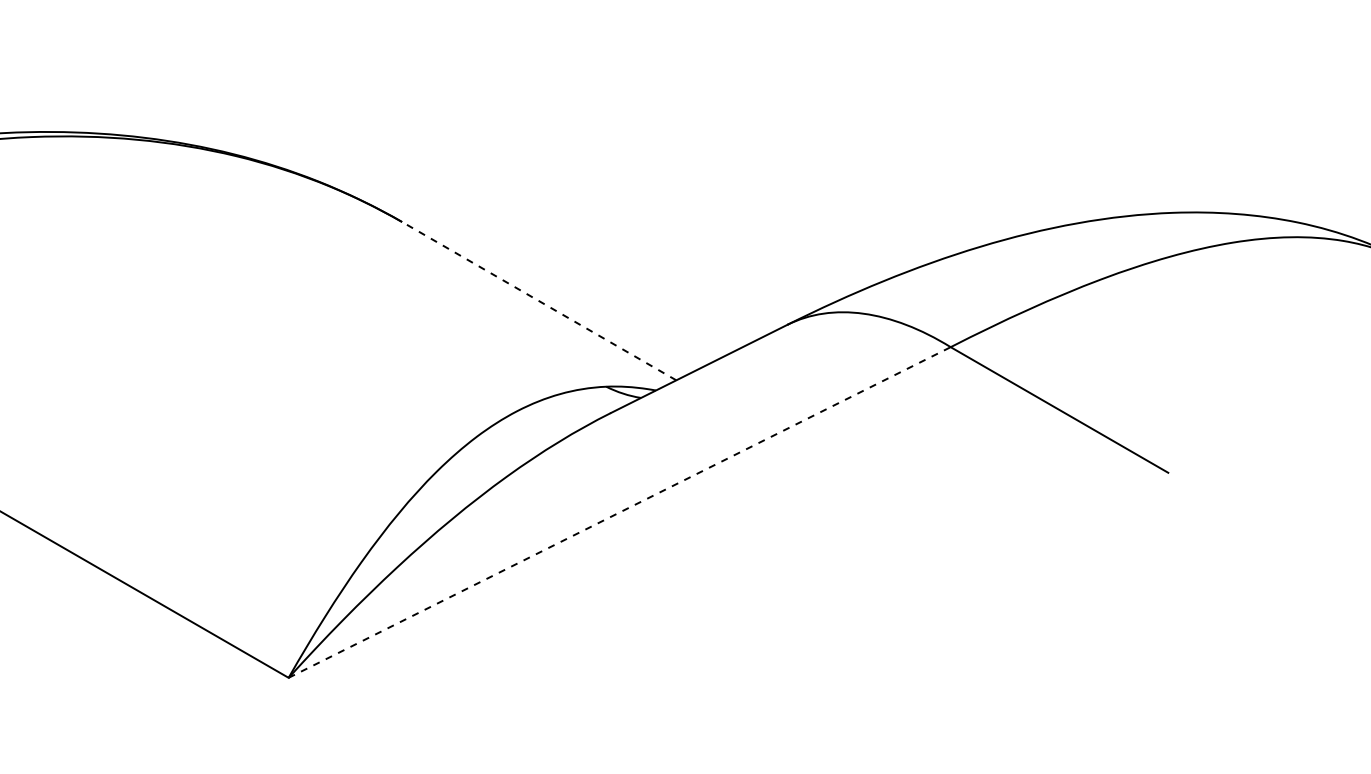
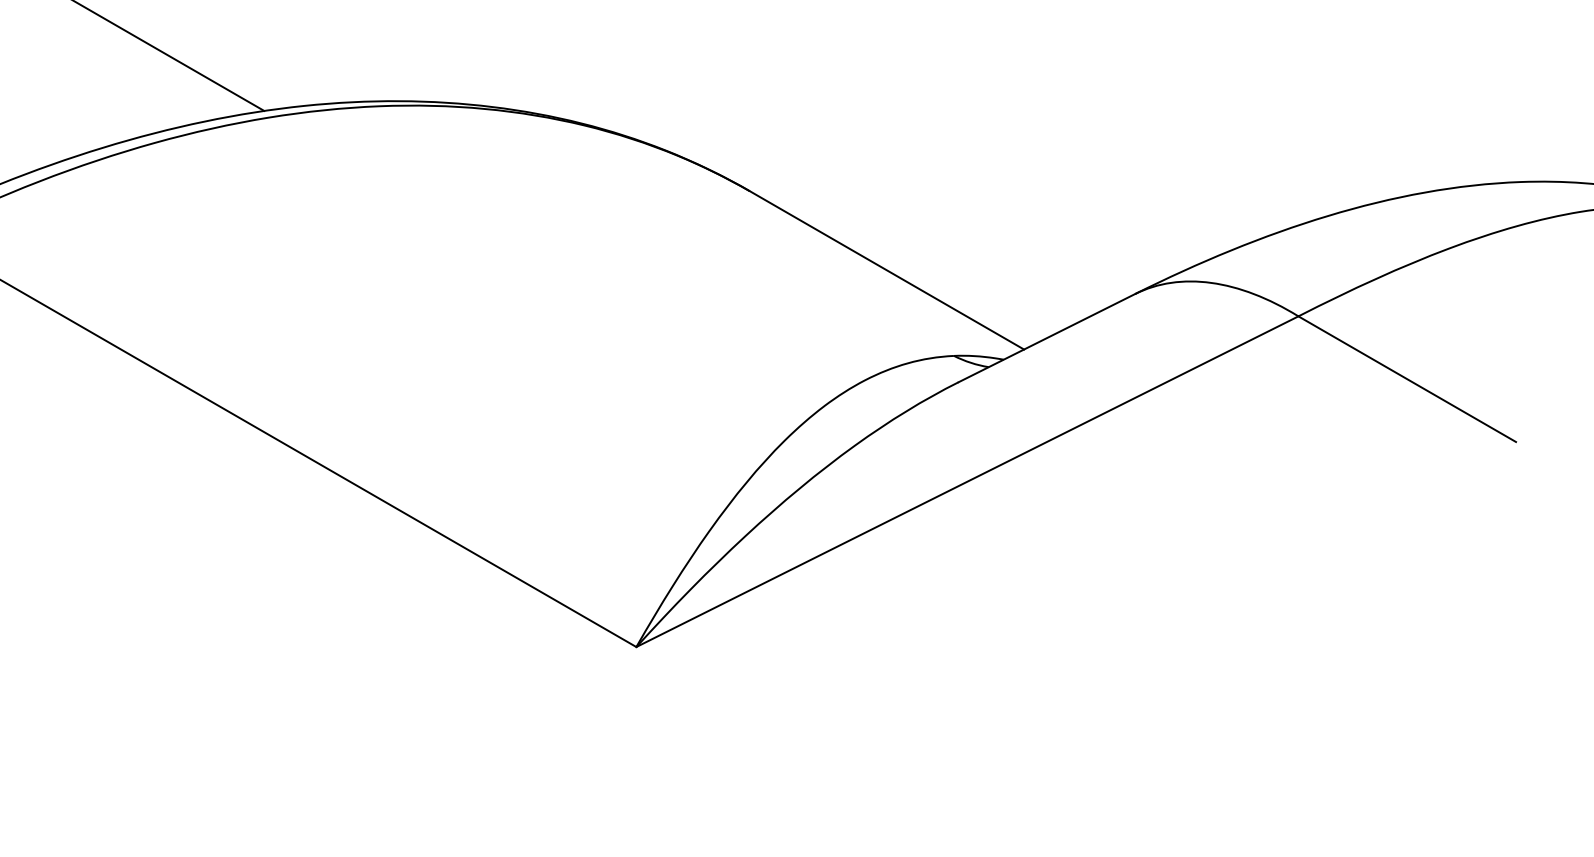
line: (538, 301) -> (886, 270), dashed -> solid
line: (619, 512) -> (967, 481), dashed -> solid

